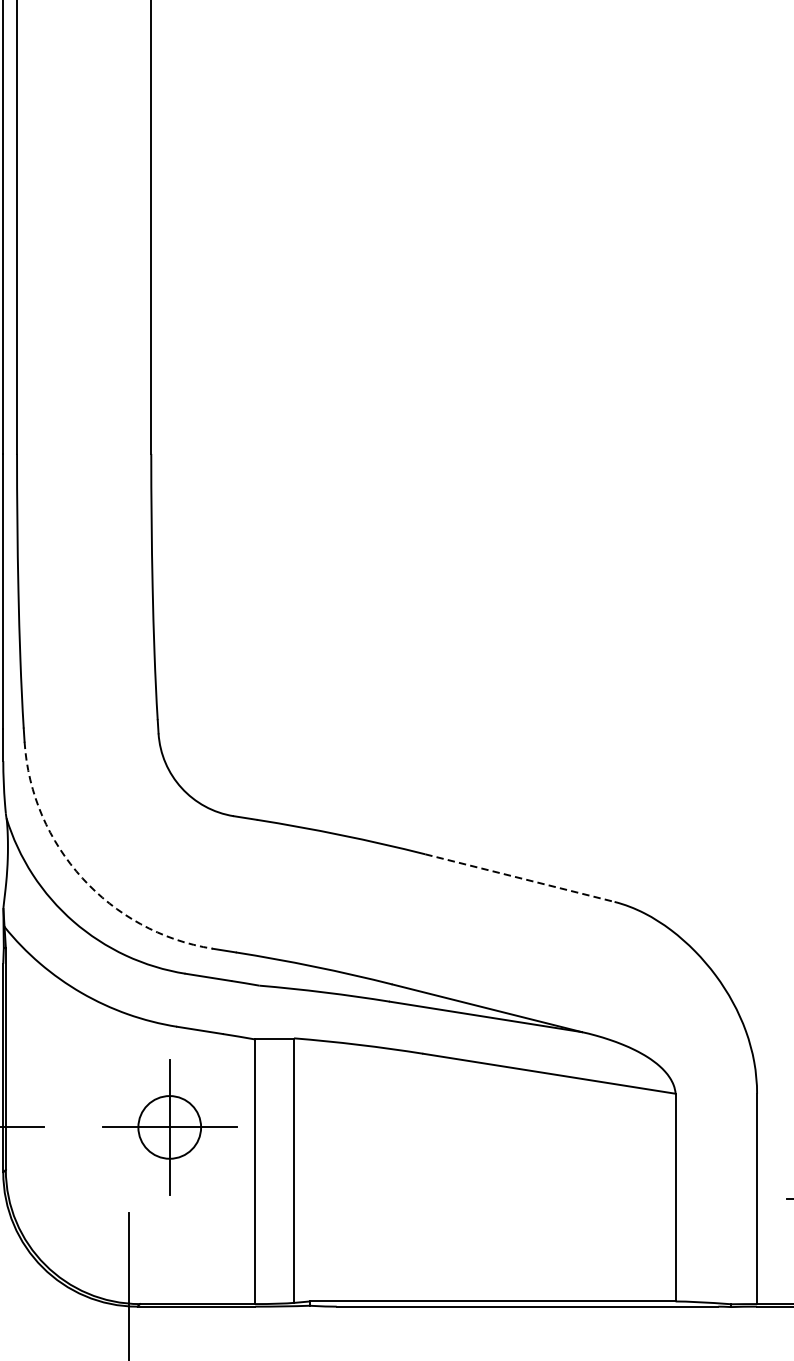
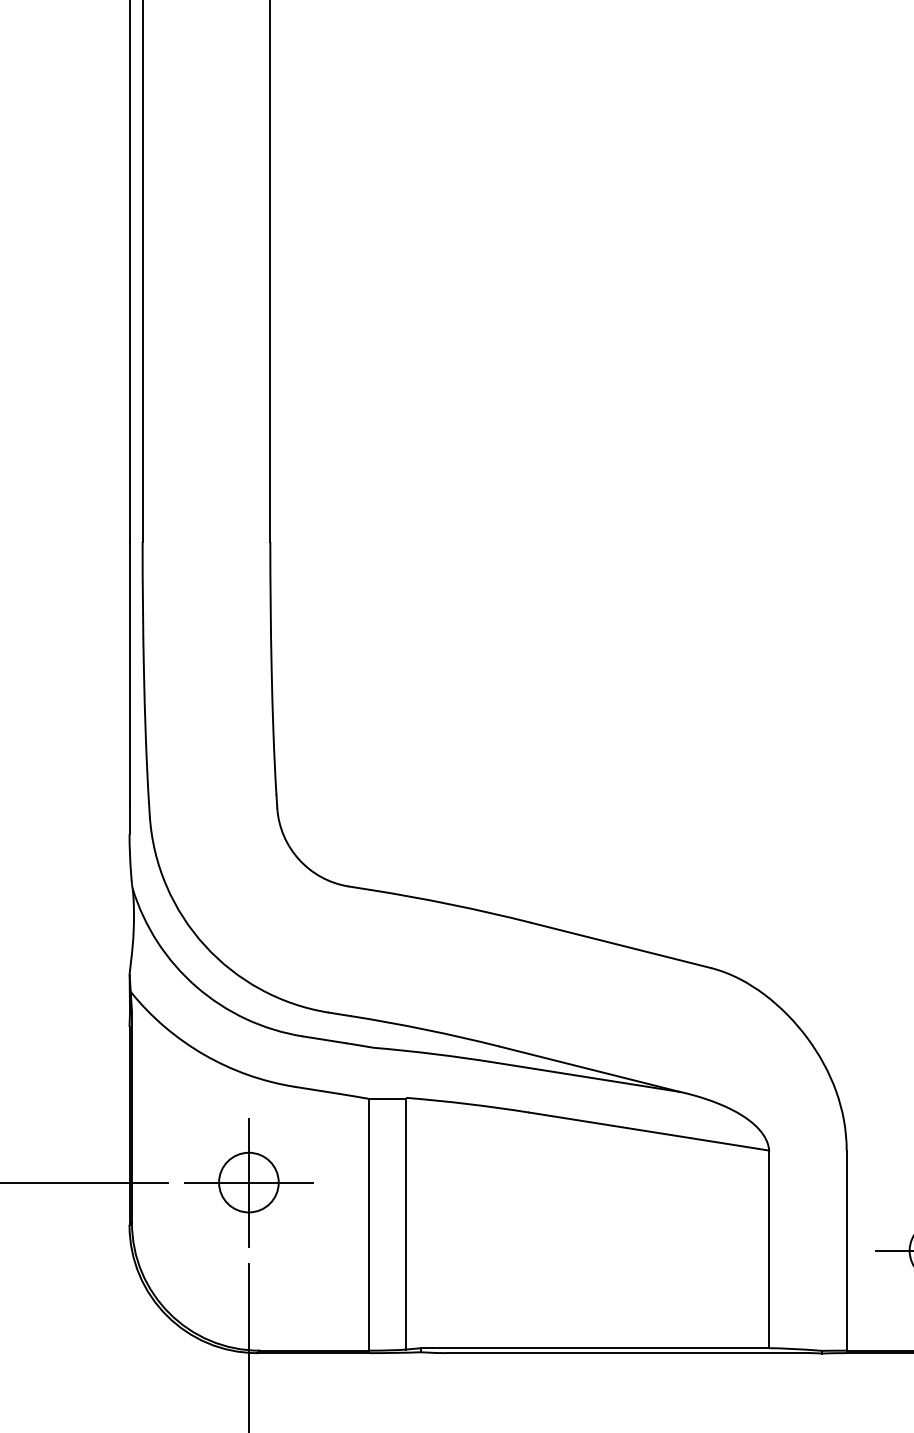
arc: (82, 878) -> (204, 945), dashed -> solid
line: (520, 878) -> (621, 945), dashed -> solid
part: (169, 1127) -> (248, 1182), moved

